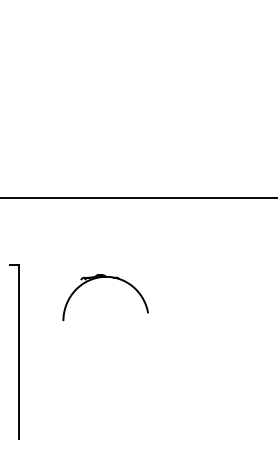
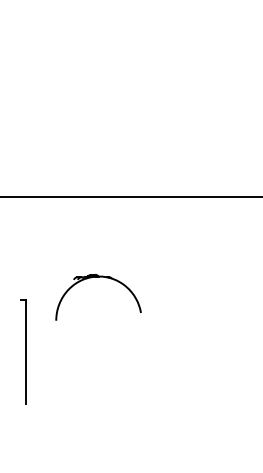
part: (100, 278) -> (93, 278), moved
part: (14, 351) -> (23, 351), size x0.6

